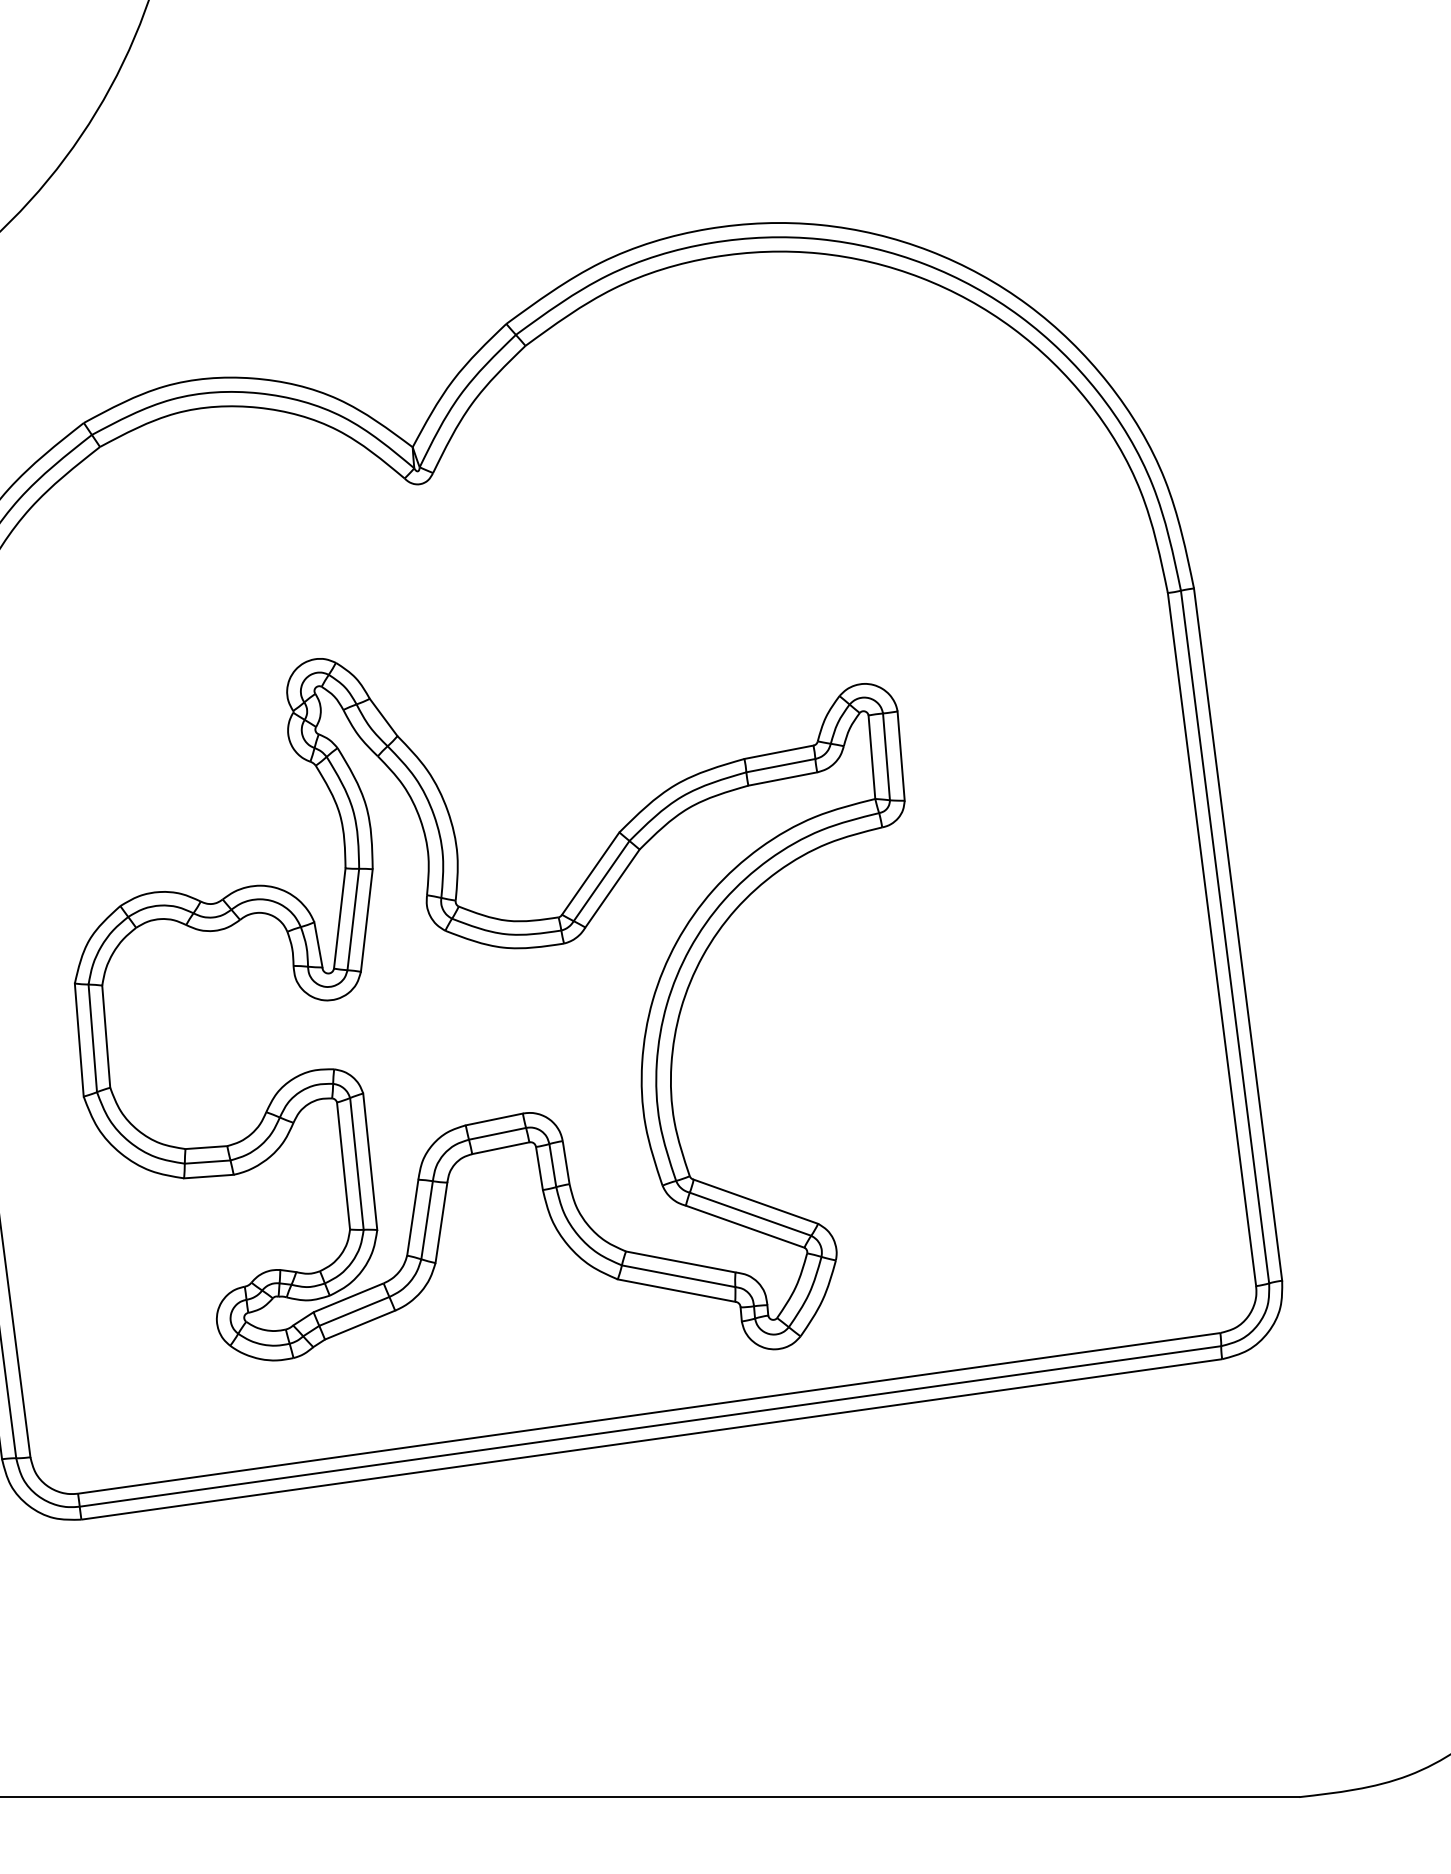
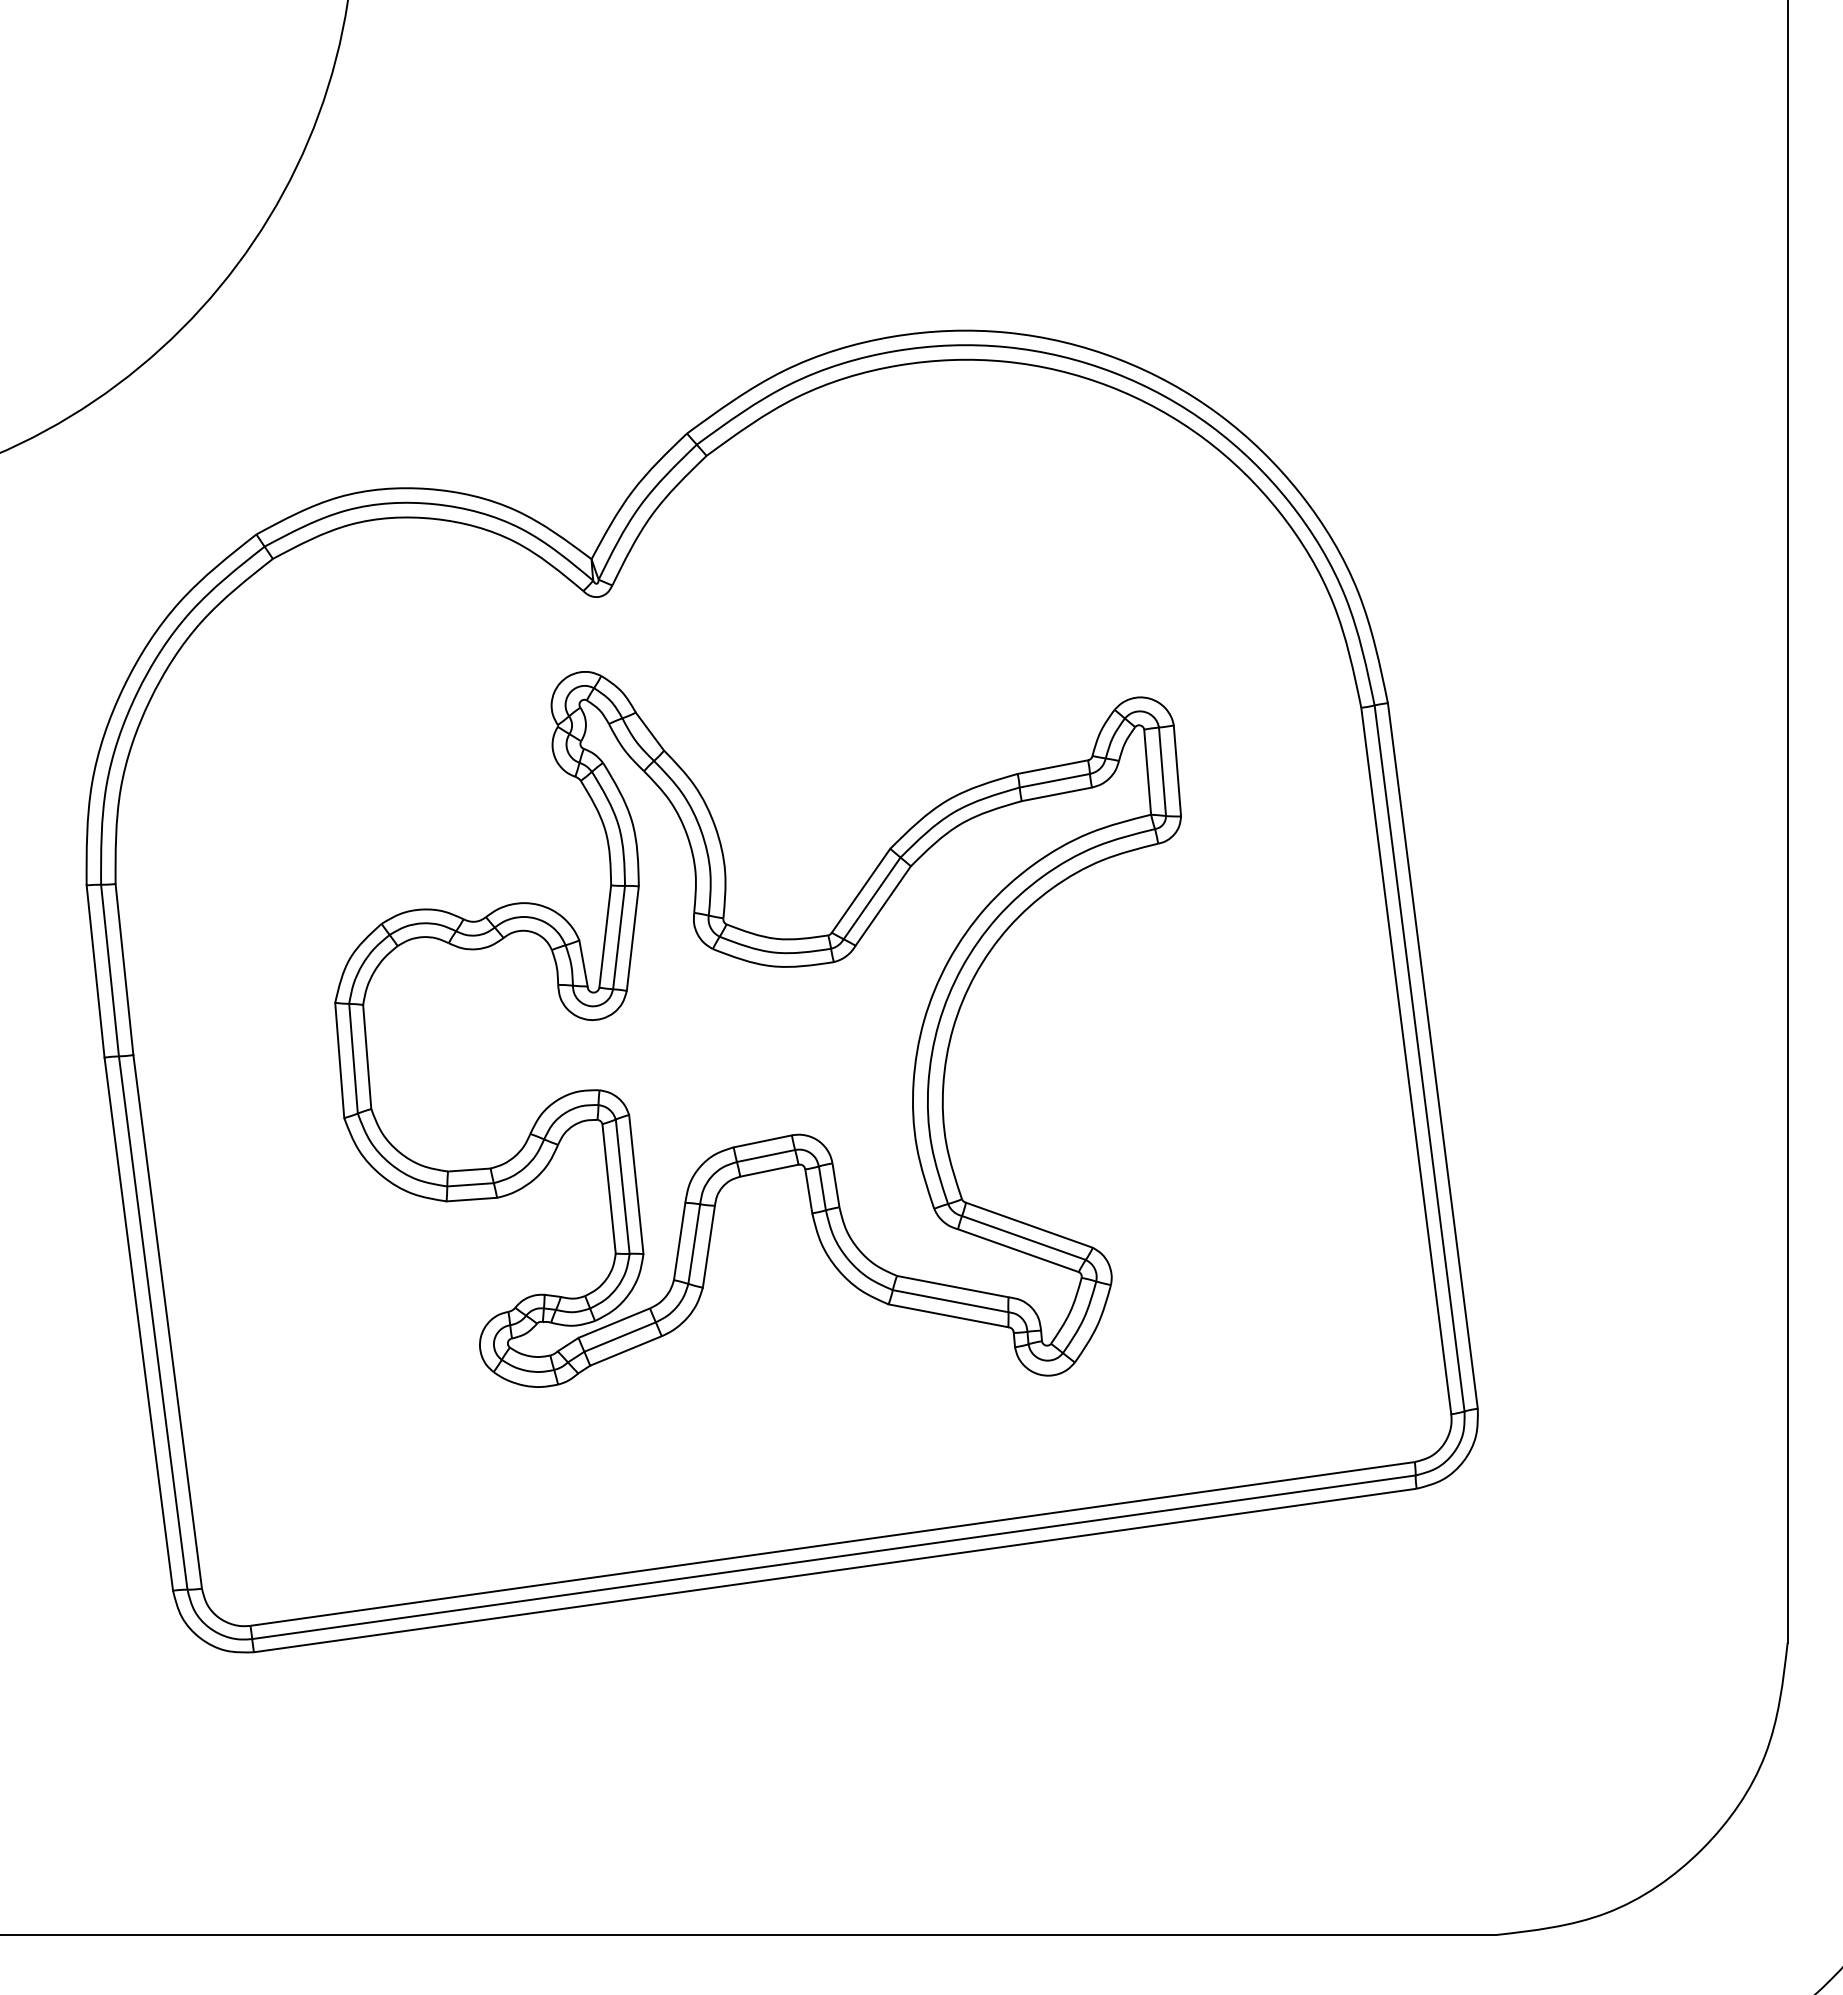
part: (489, 1009) -> (757, 1029), moved

